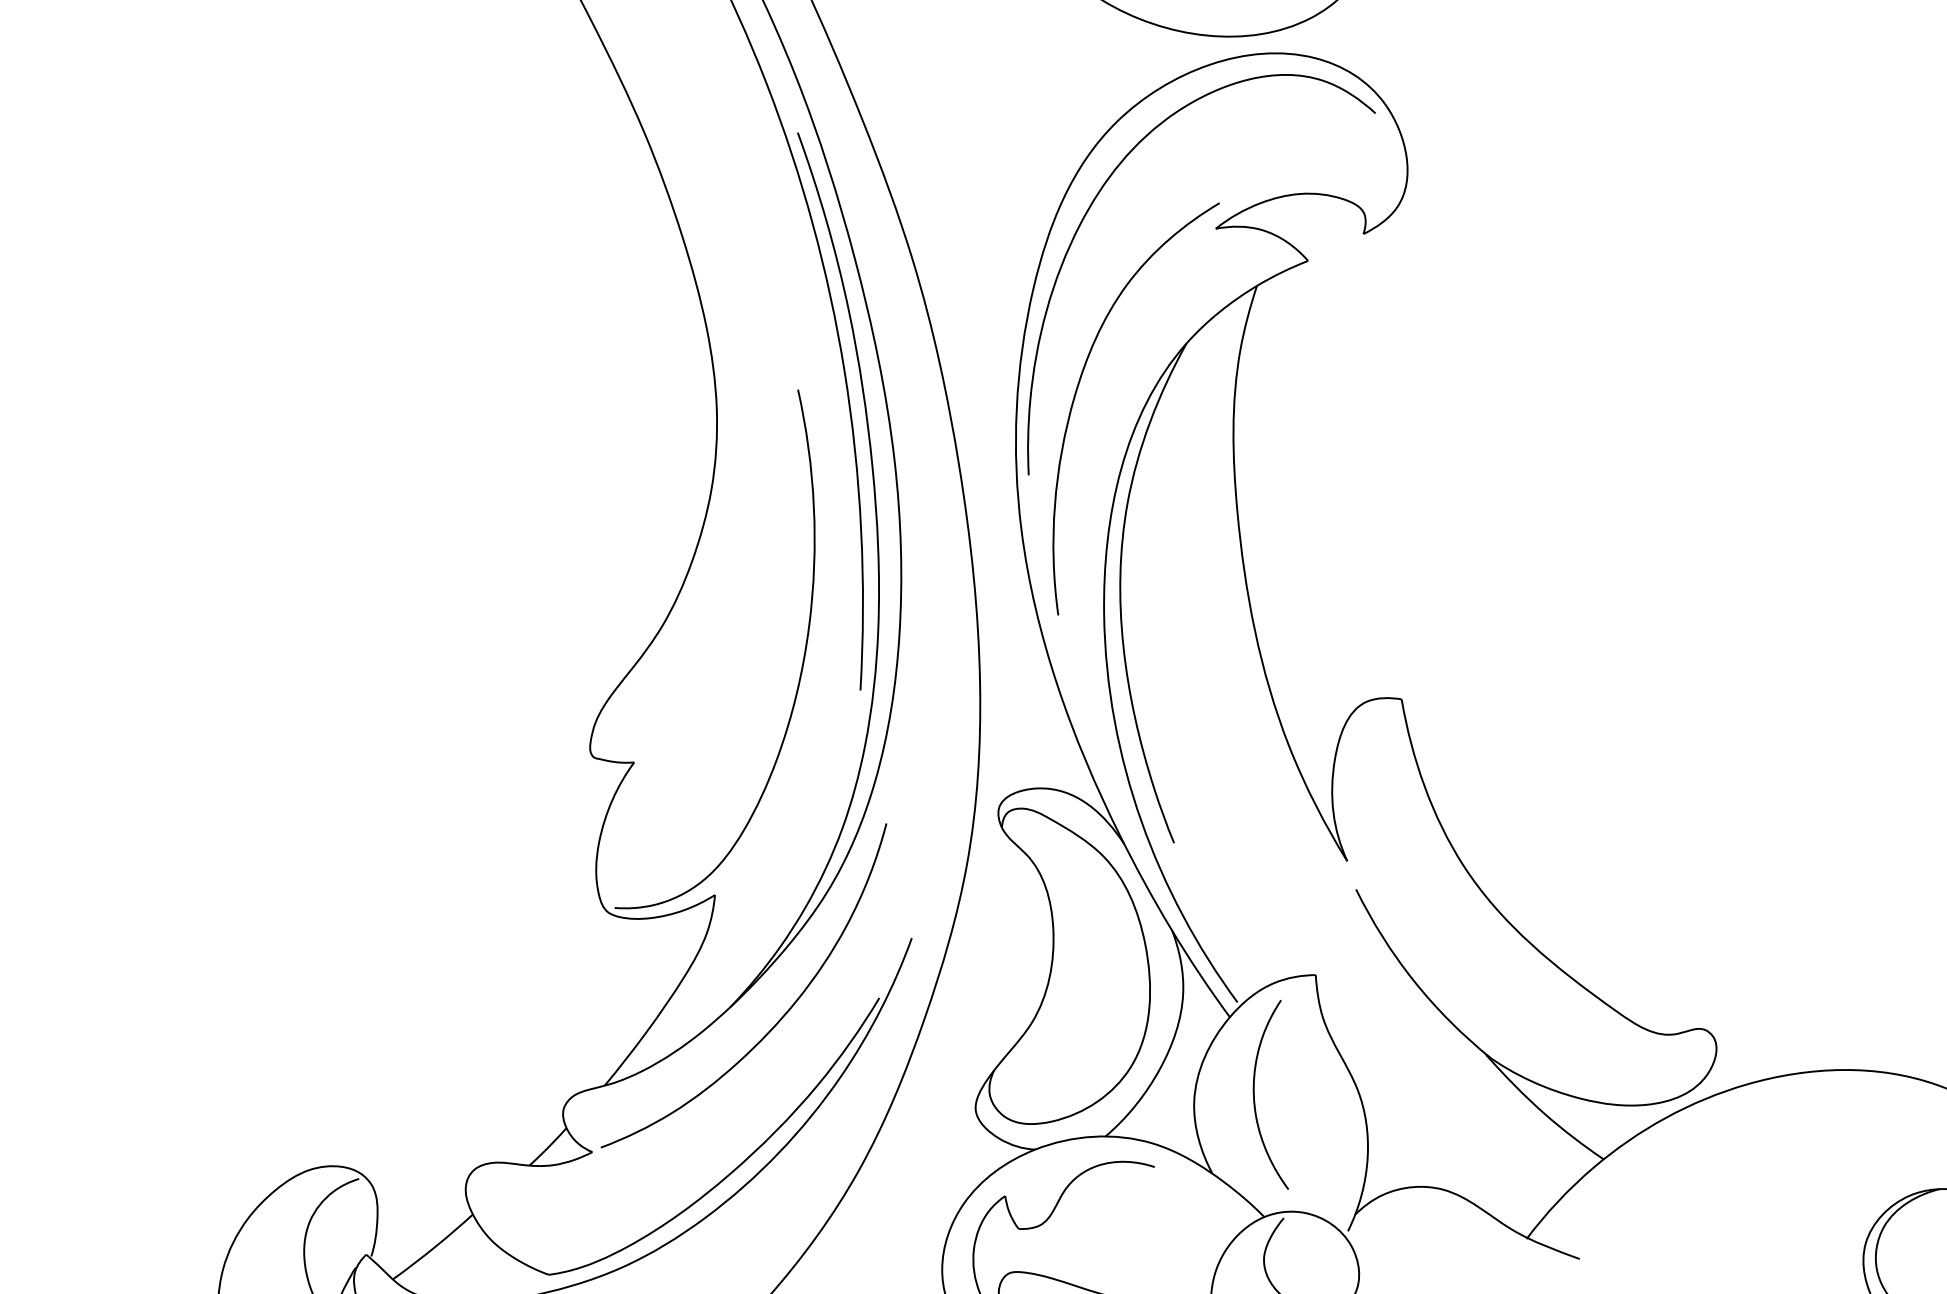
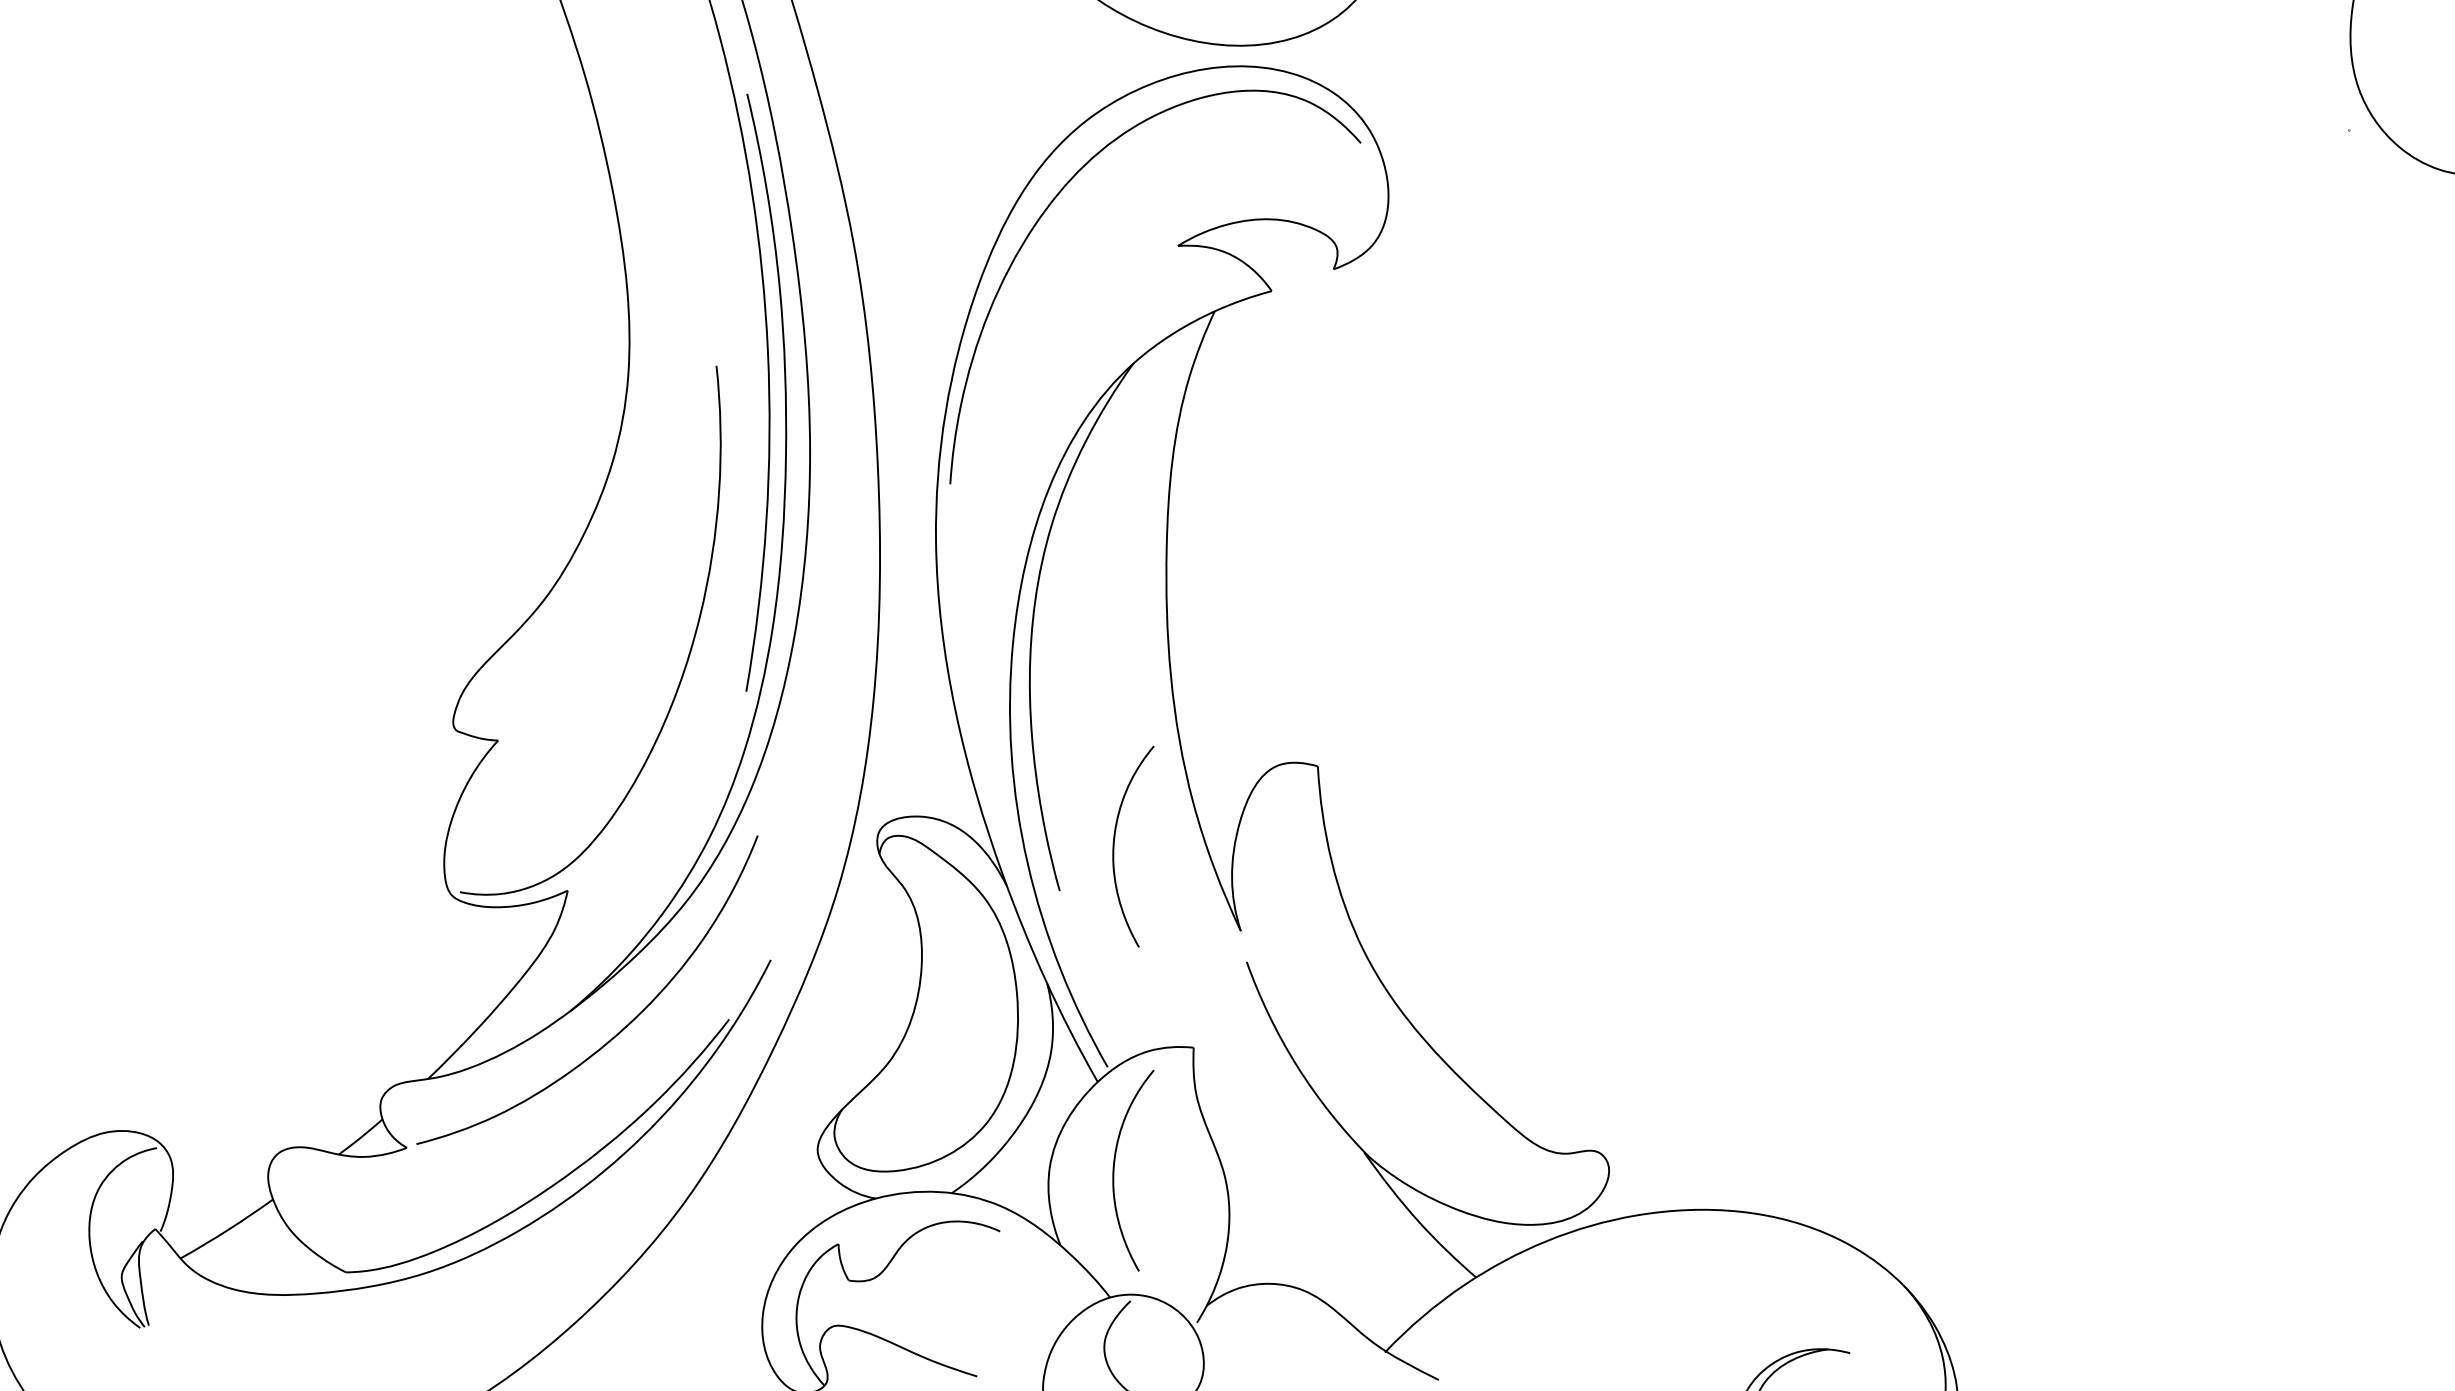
curve: (1077, 392) -> (1011, 402), removed
curve: (1220, 795) -> (1114, 846), added

